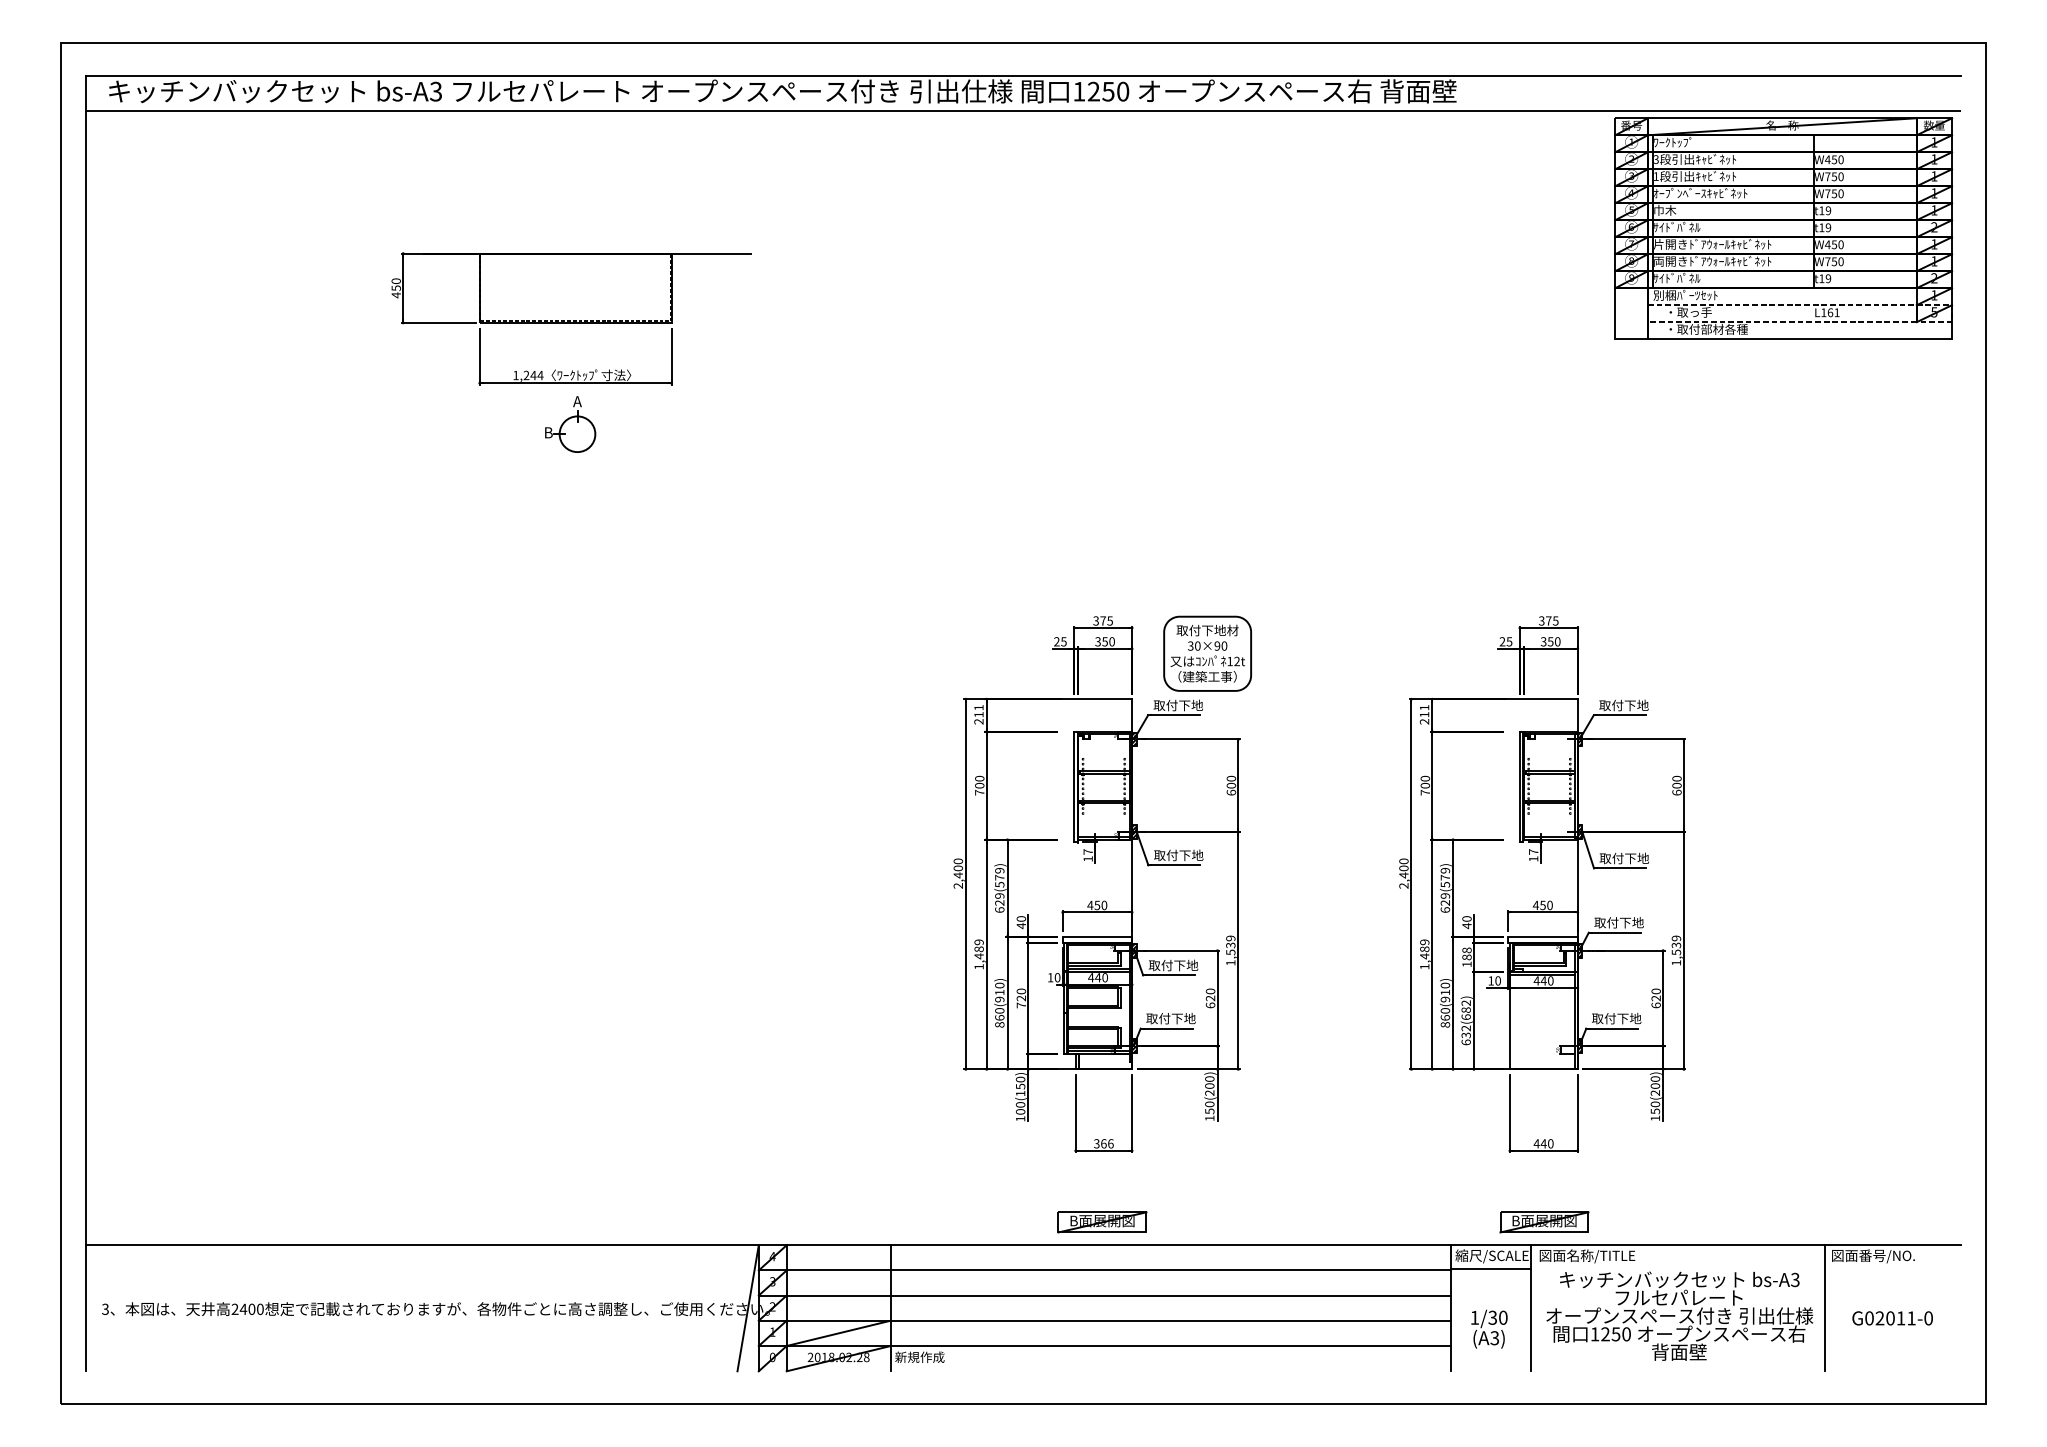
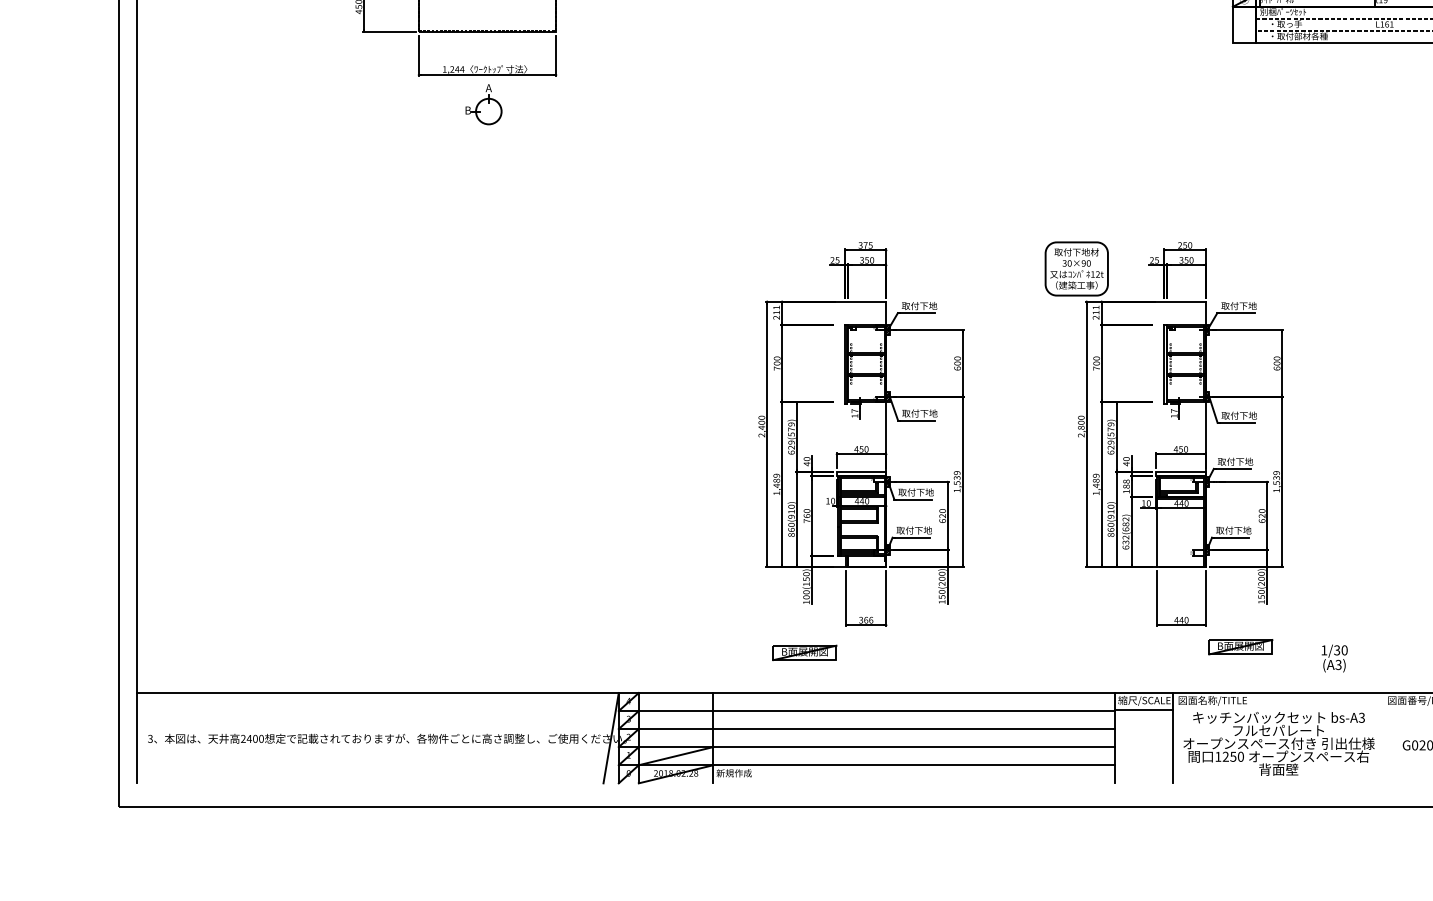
text: (1548, 620) -> (1184, 245), 375 -> 250
part: (1207, 653) -> (1076, 268), moved
text: (1403, 875) -> (1080, 427), 2,400 -> 2,800
text: (1021, 998) -> (807, 516), 720 -> 760
part: (1102, 1222) -> (804, 653), moved
part: (1544, 1222) -> (1240, 647), moved
line: (1824, 1308) -> (1382, 738), removed
text: (1489, 1328) -> (1334, 658), moved

